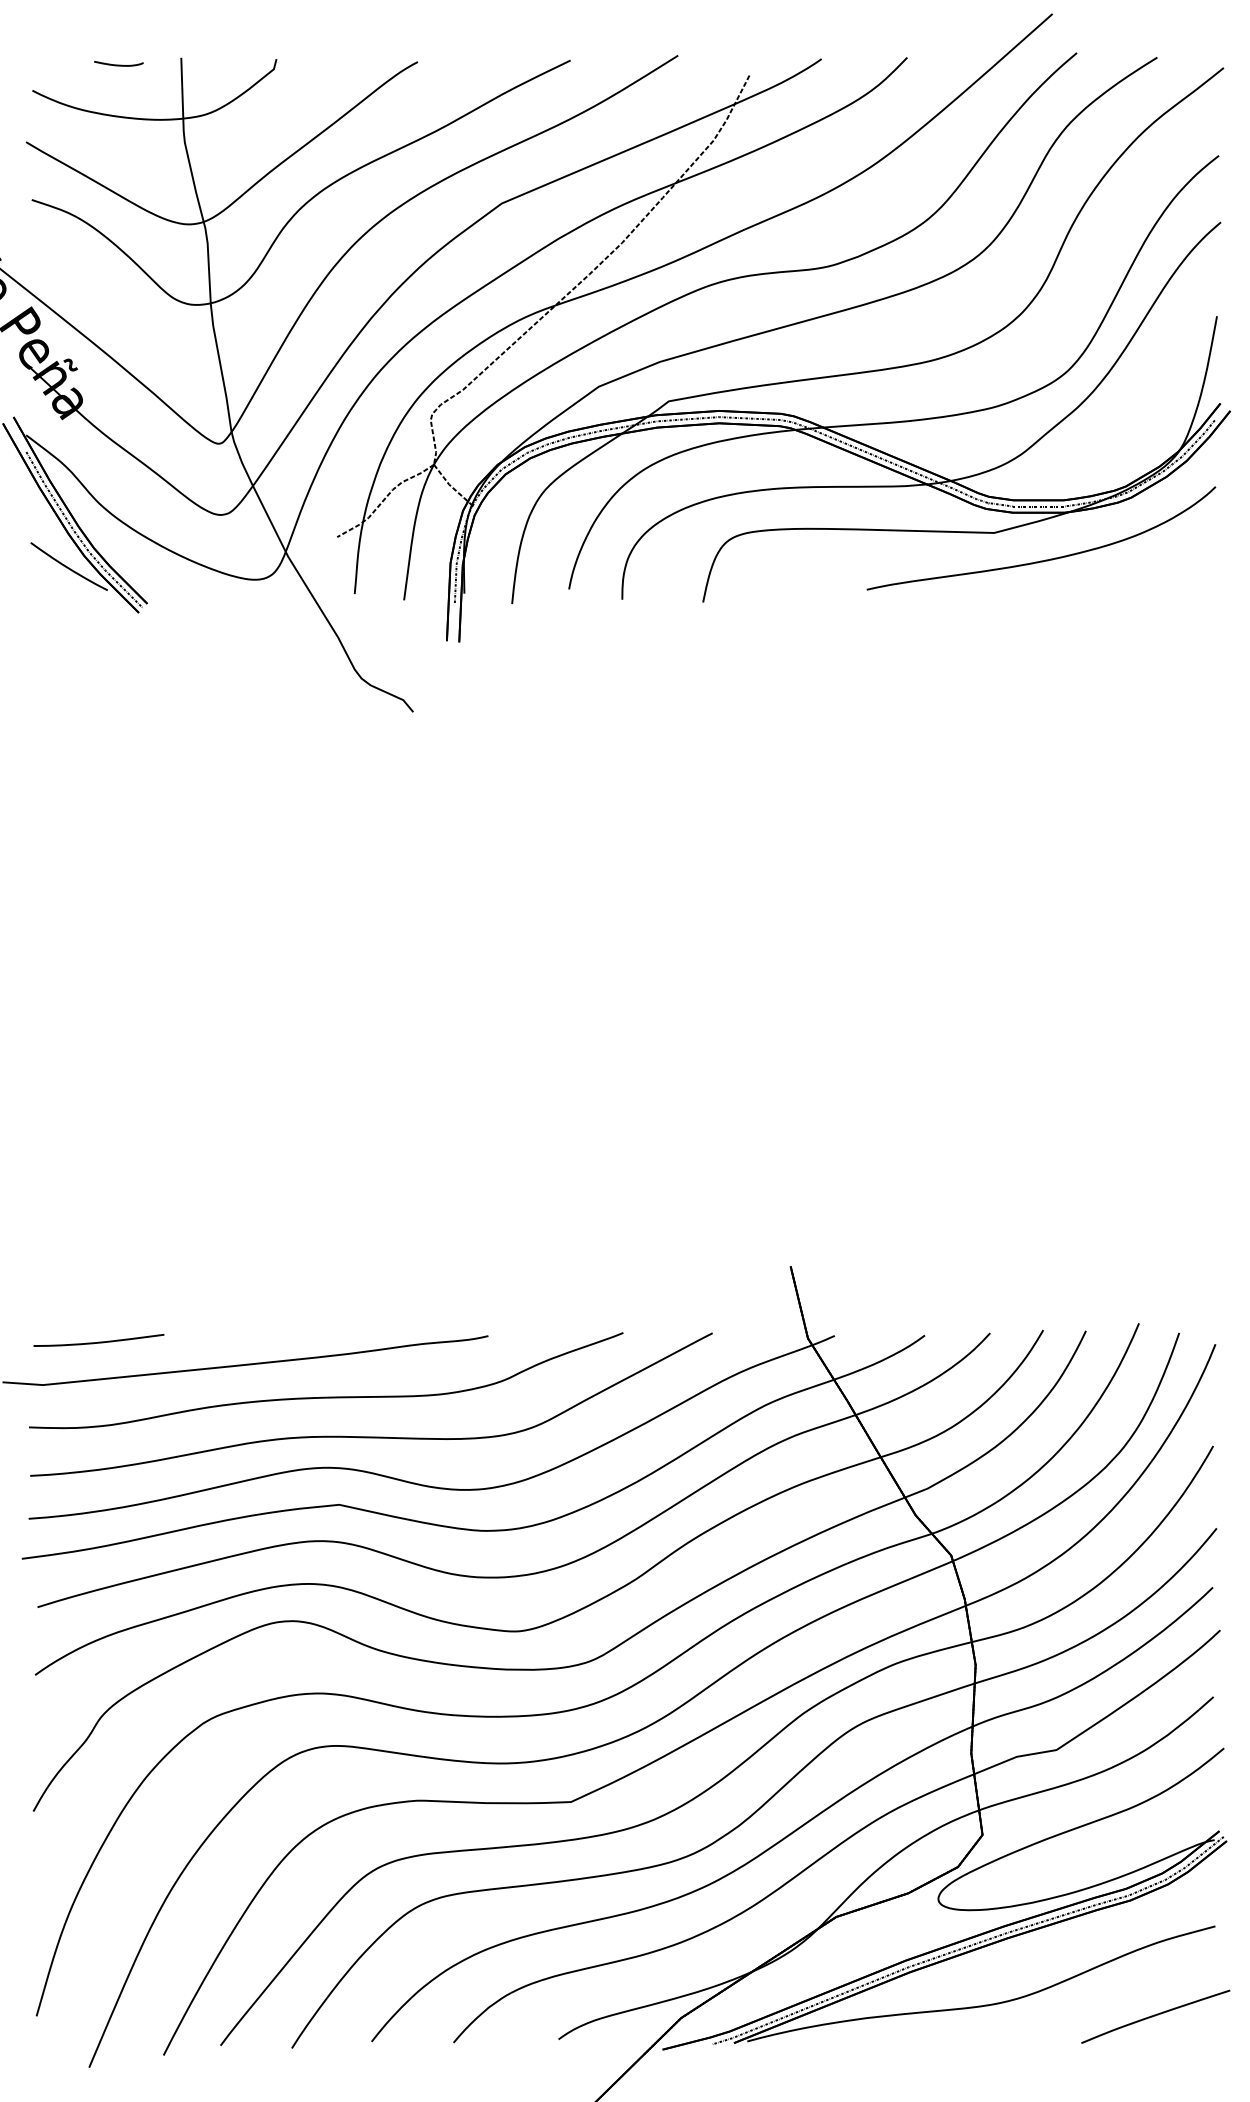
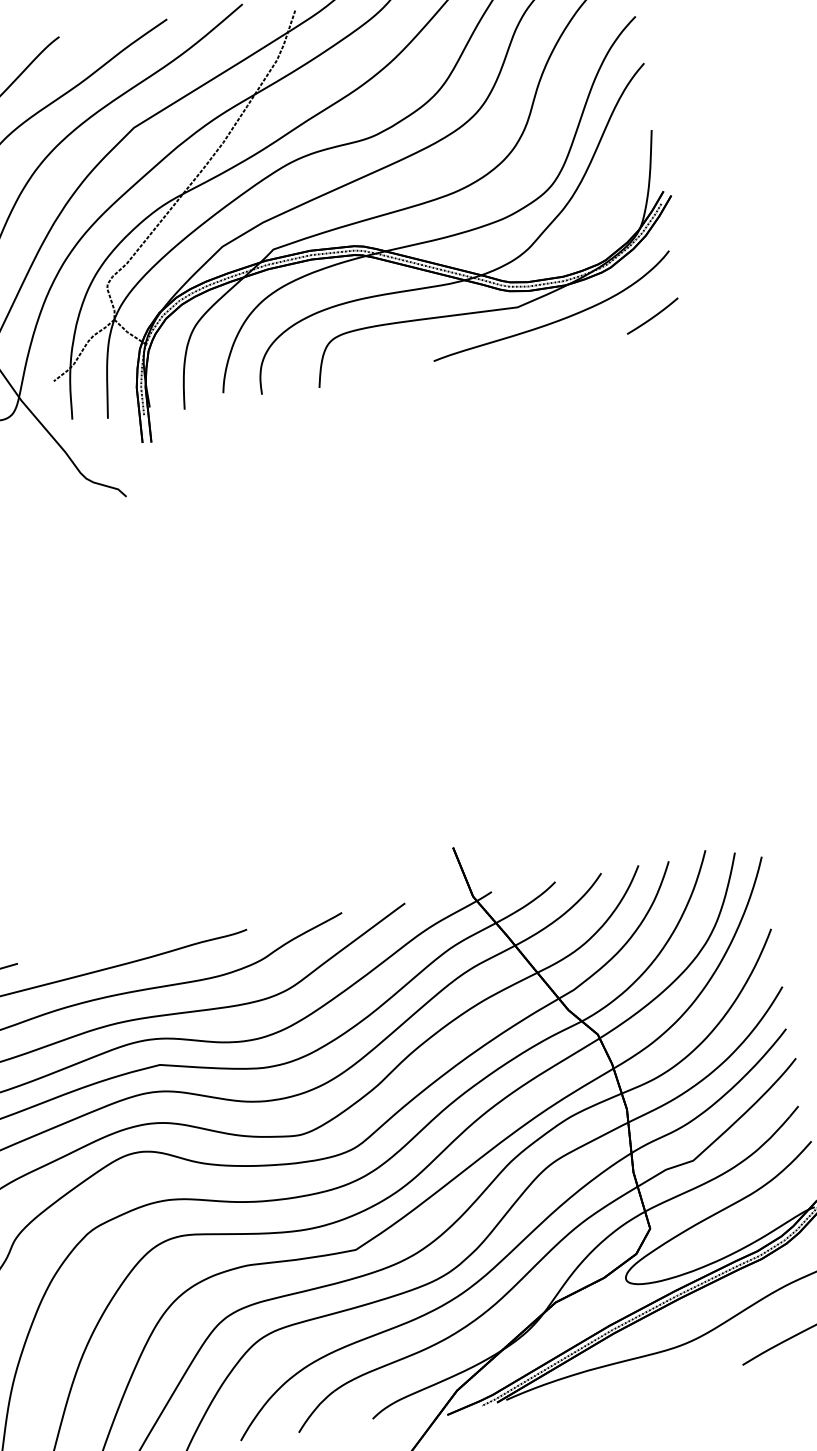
part: (1178, 573) -> (652, 316), added

